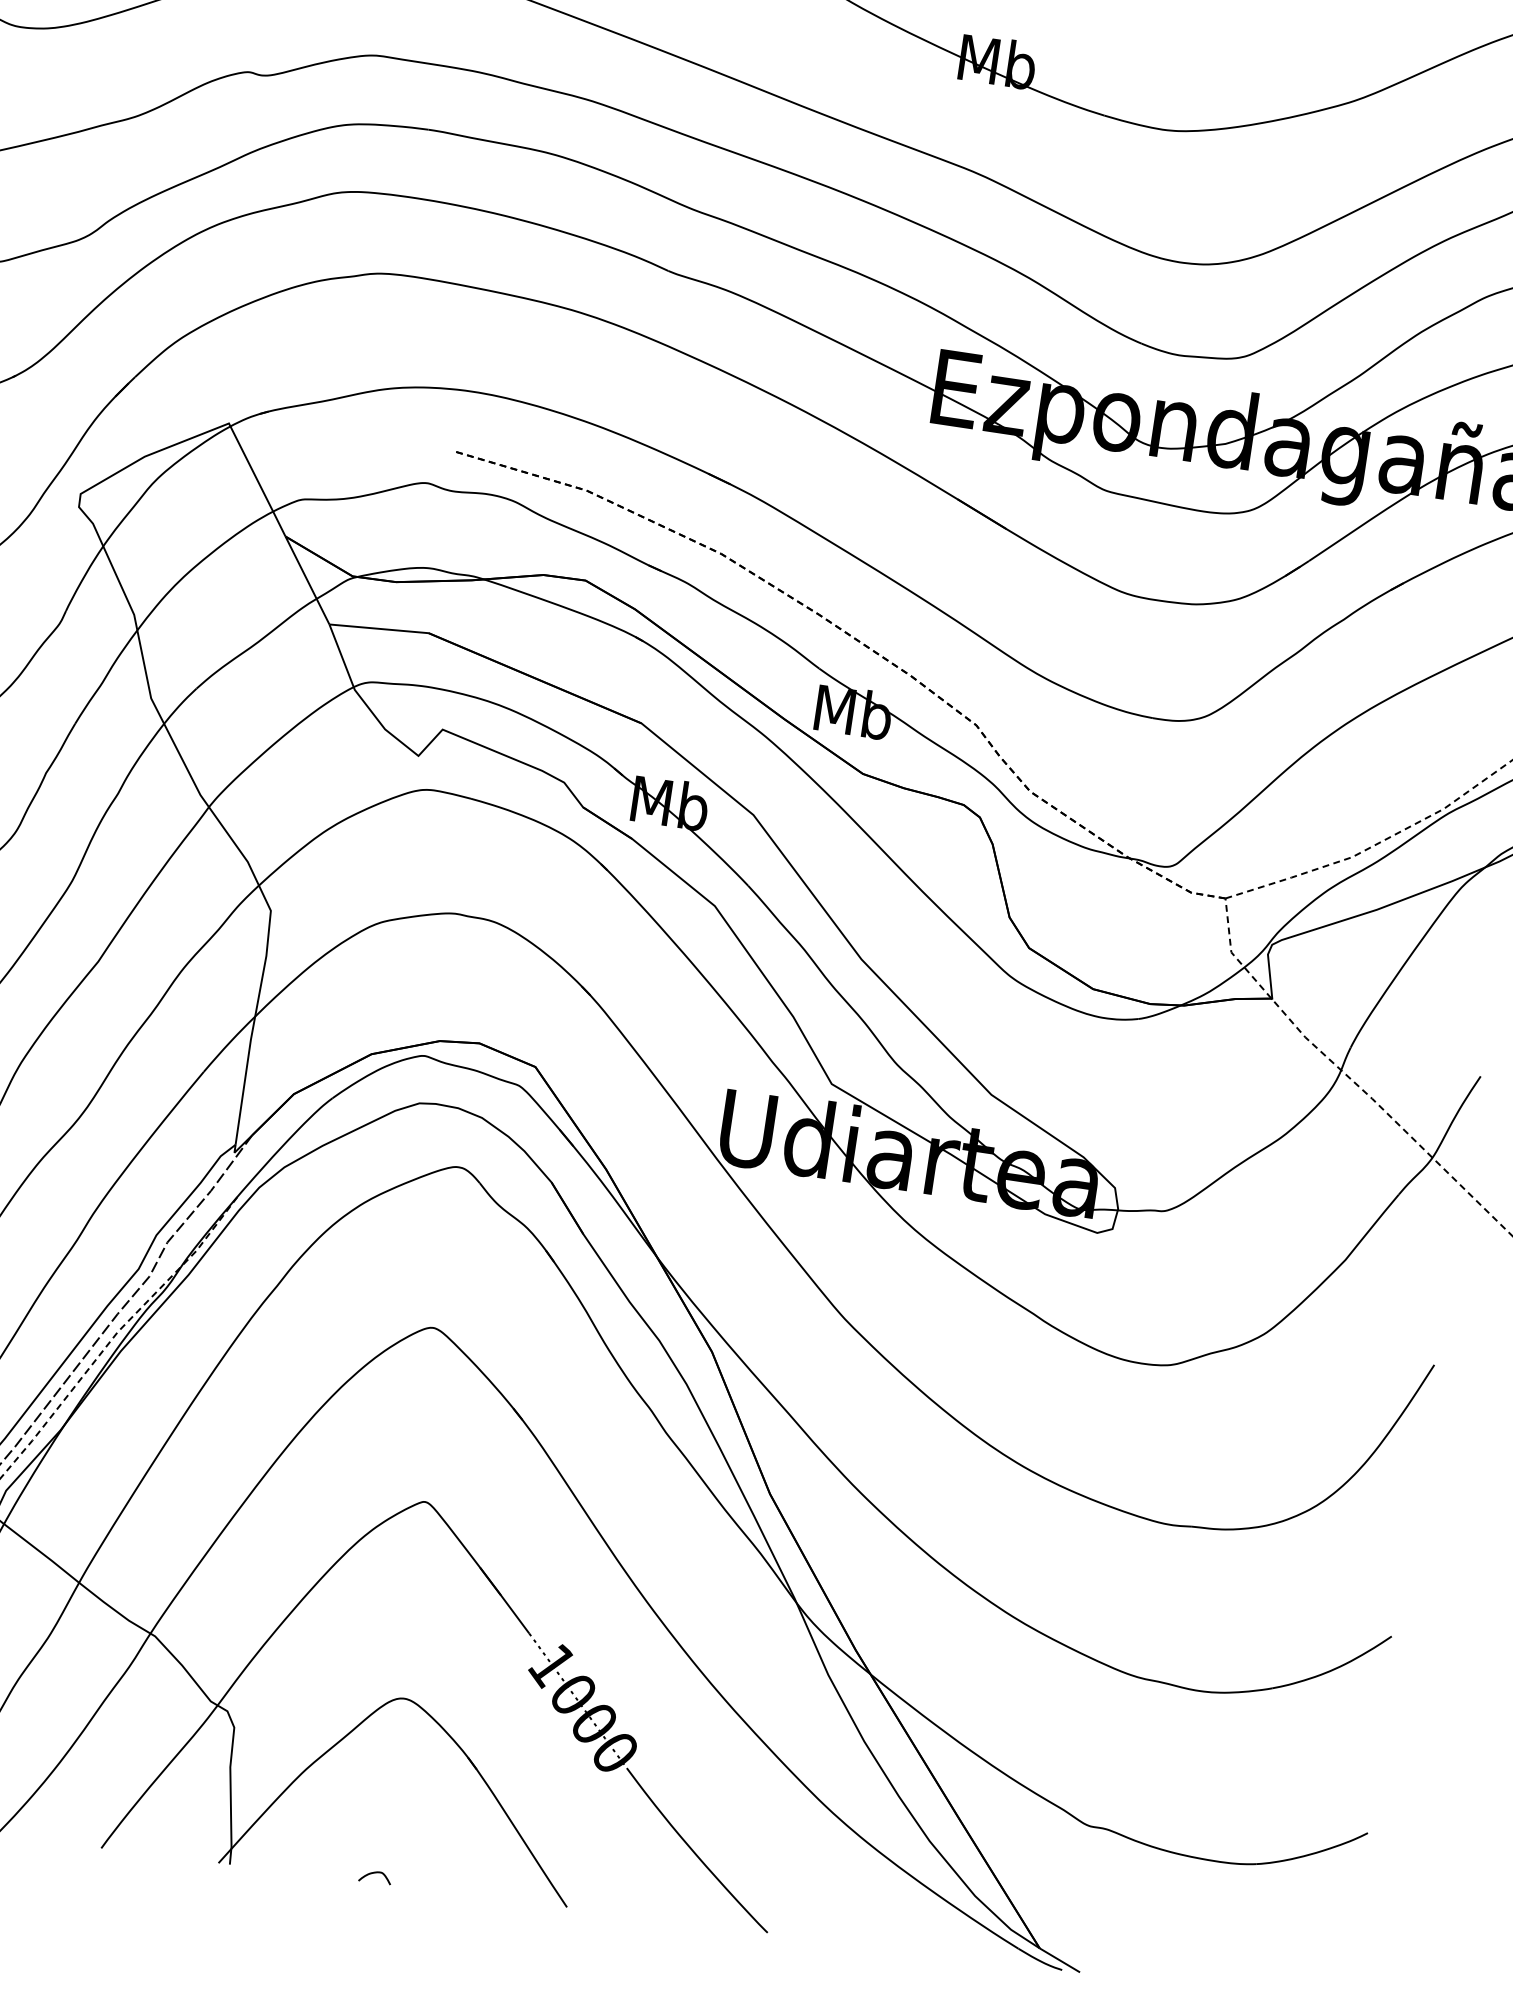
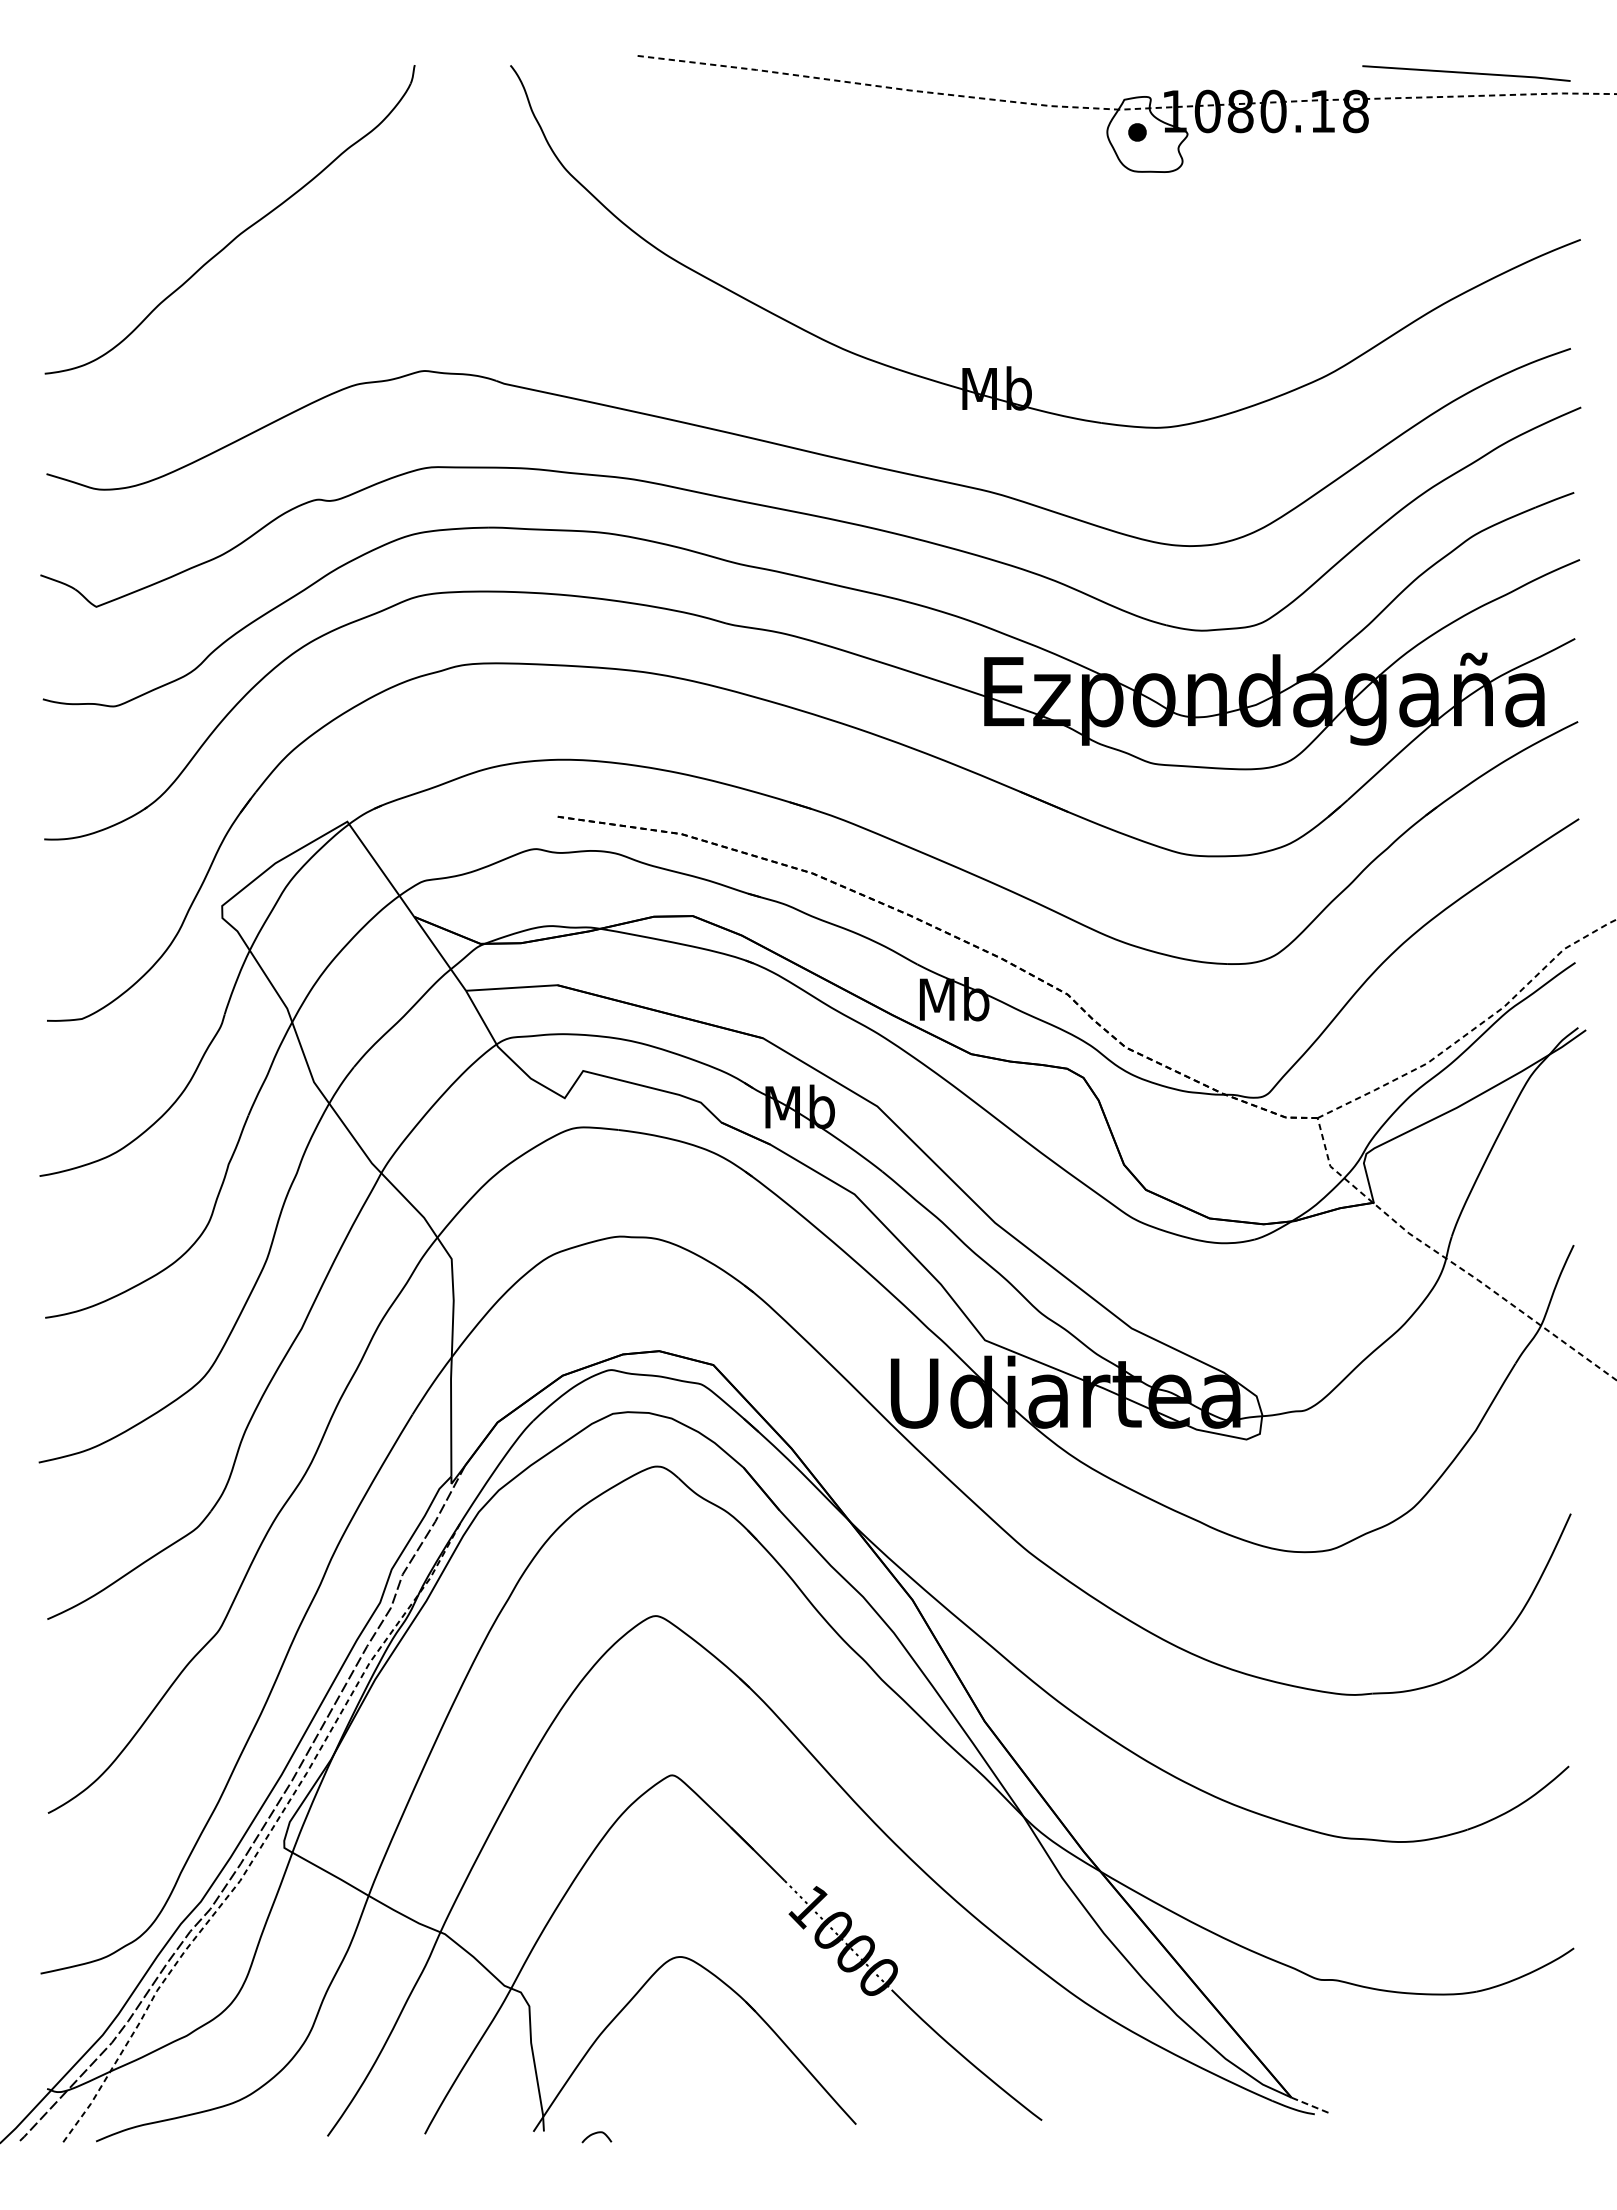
curve: (374, 1874) -> (595, 2134), moved
line: (1060, 1960) -> (1311, 2105), solid -> dashed

